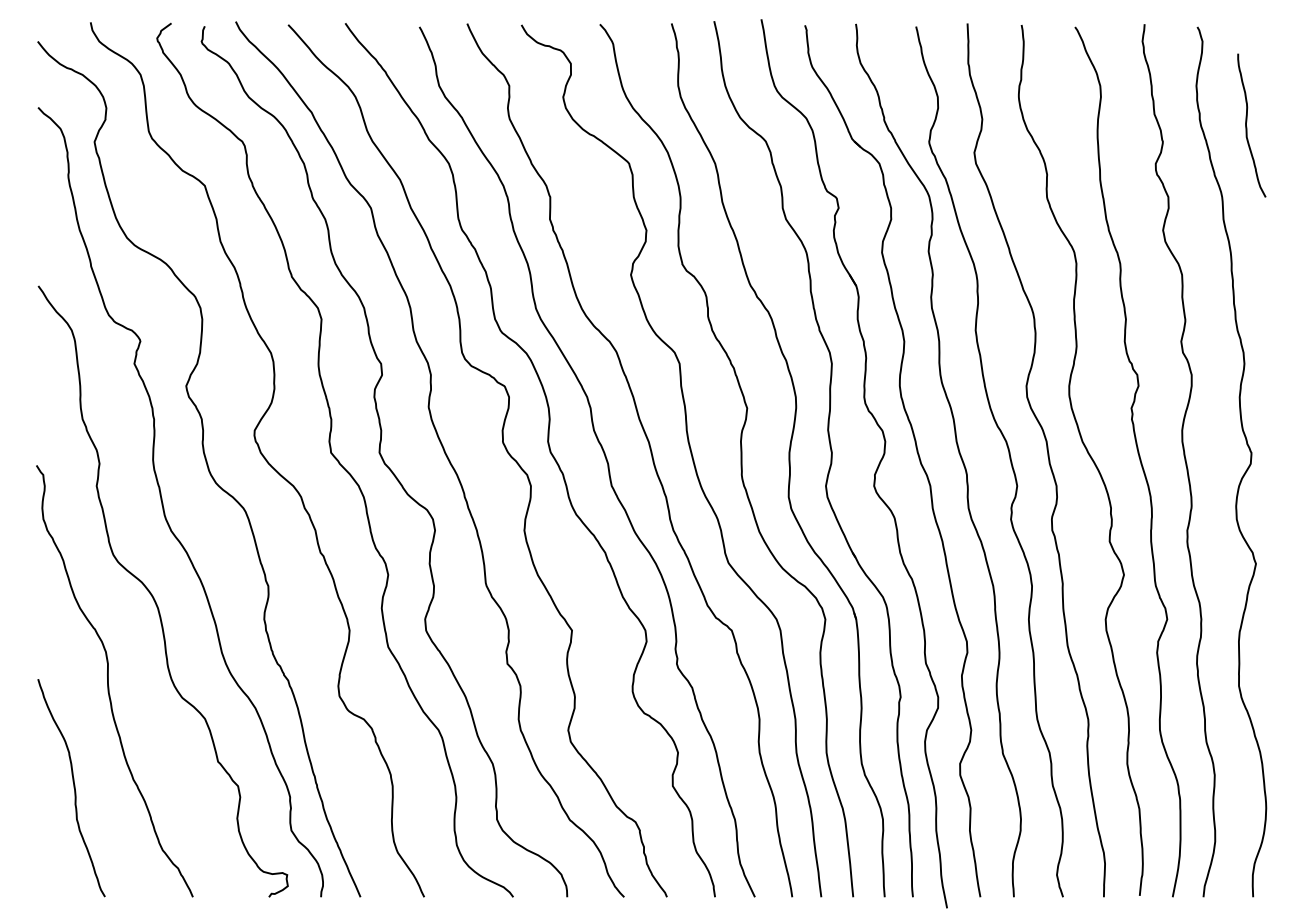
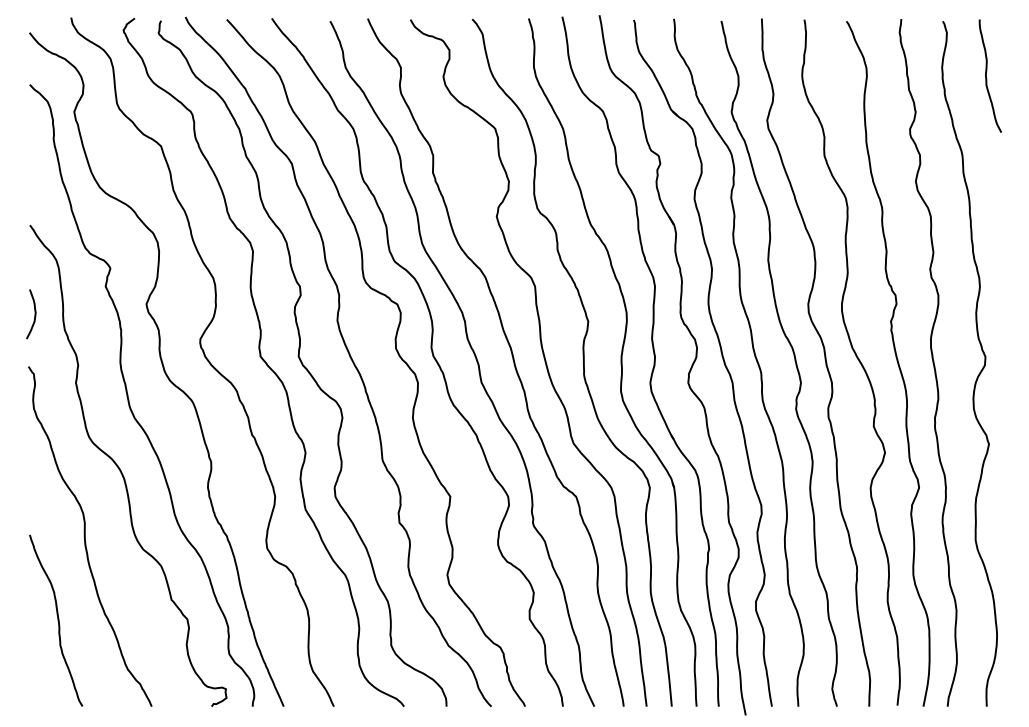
curve: (1247, 127) -> (987, 77), moved
curve: (44, 398) -> (34, 313), added

